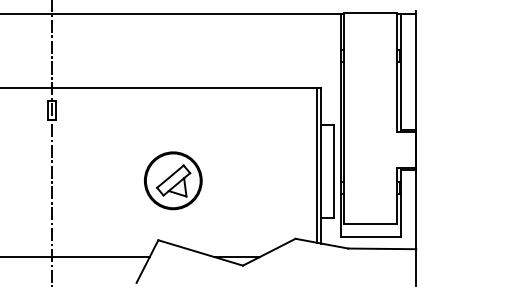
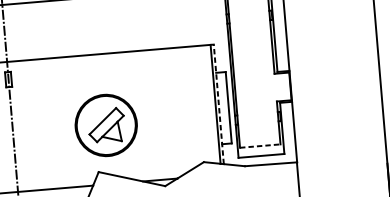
line: (321, 165) -> (219, 104), solid -> dashed
part: (173, 180) -> (106, 125), size x1.4
line: (370, 224) -> (260, 146), solid -> dashed

